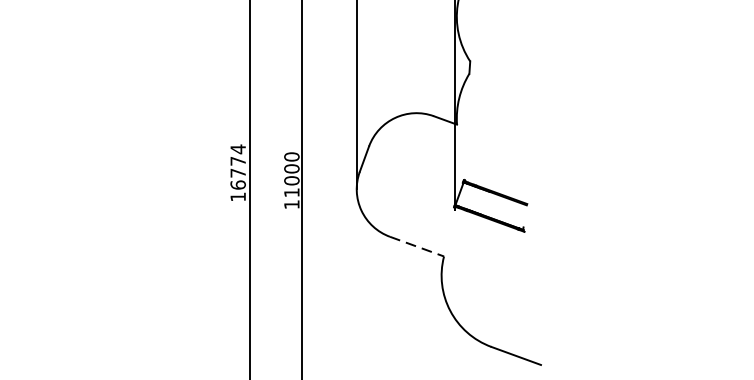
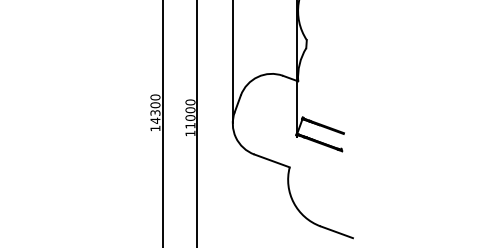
text: (238, 167) -> (155, 109), 16774 -> 14300
line: (417, 245) -> (272, 160), dashed -> solid

